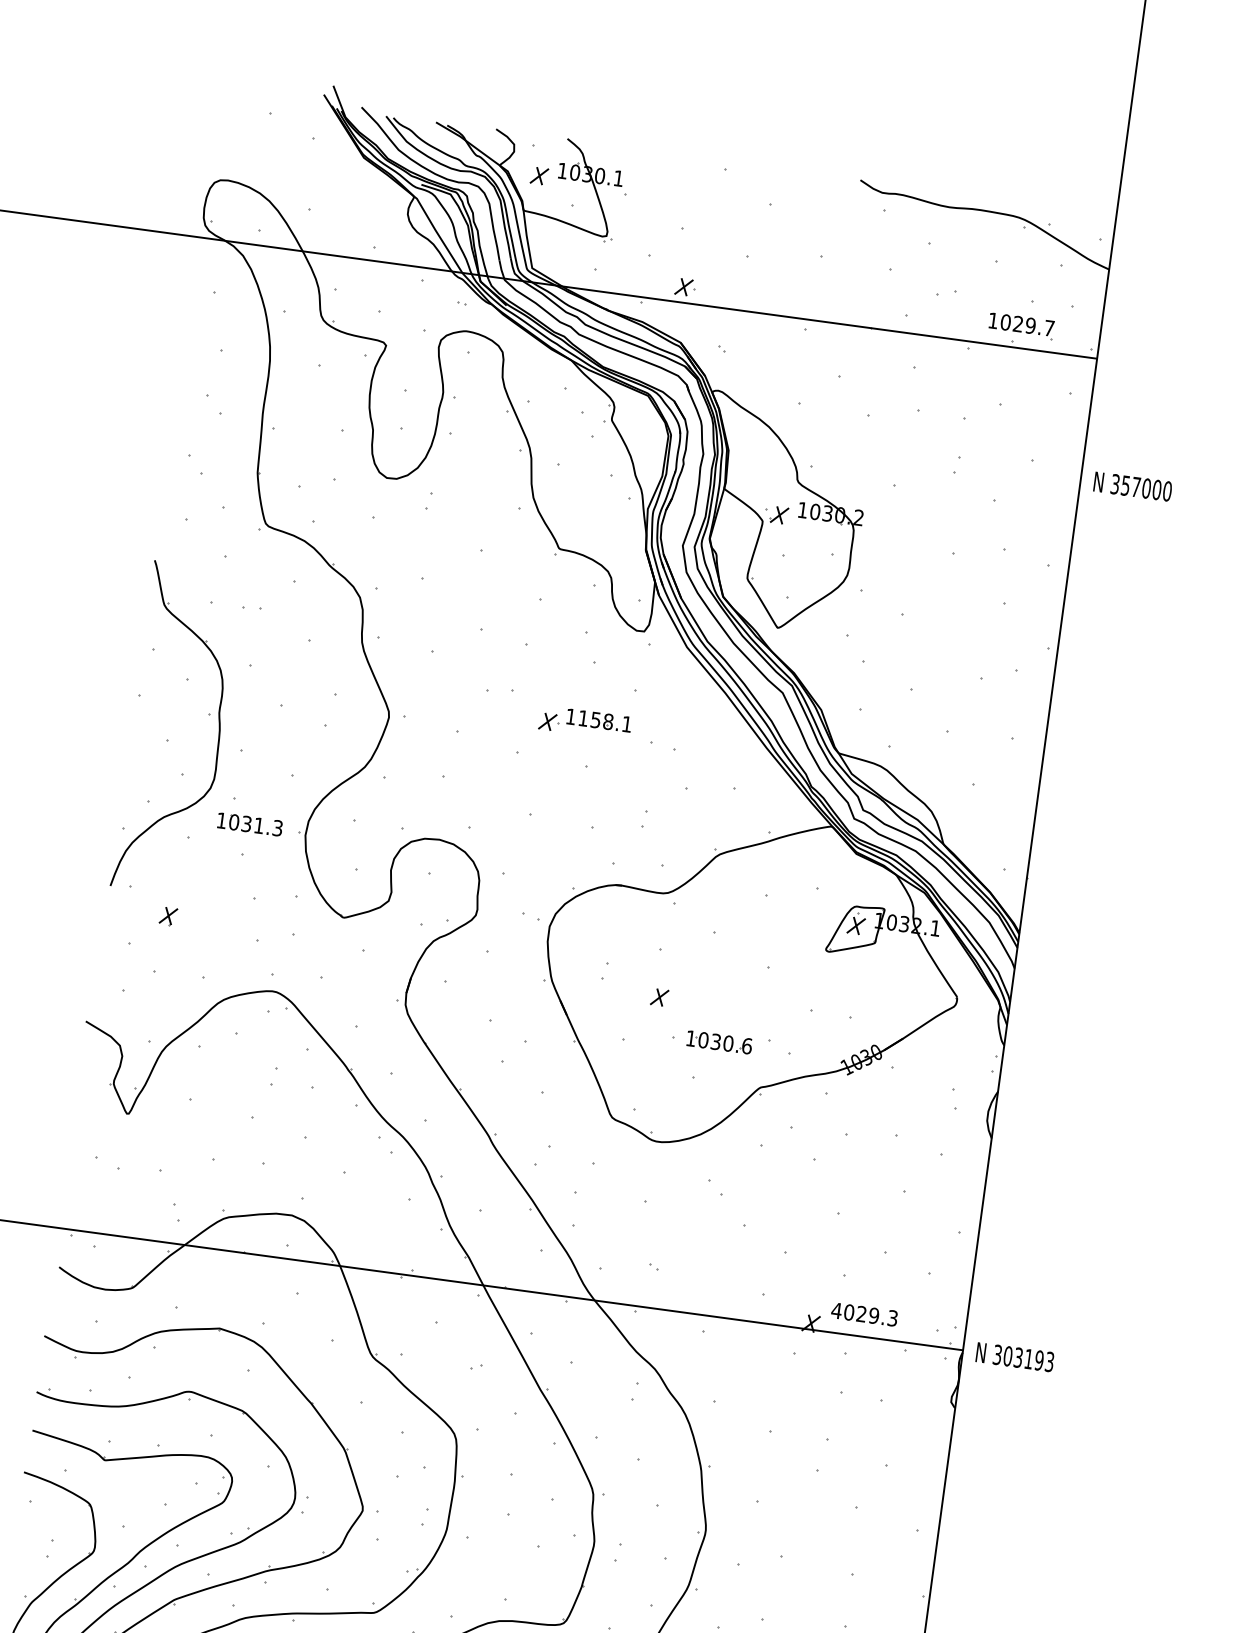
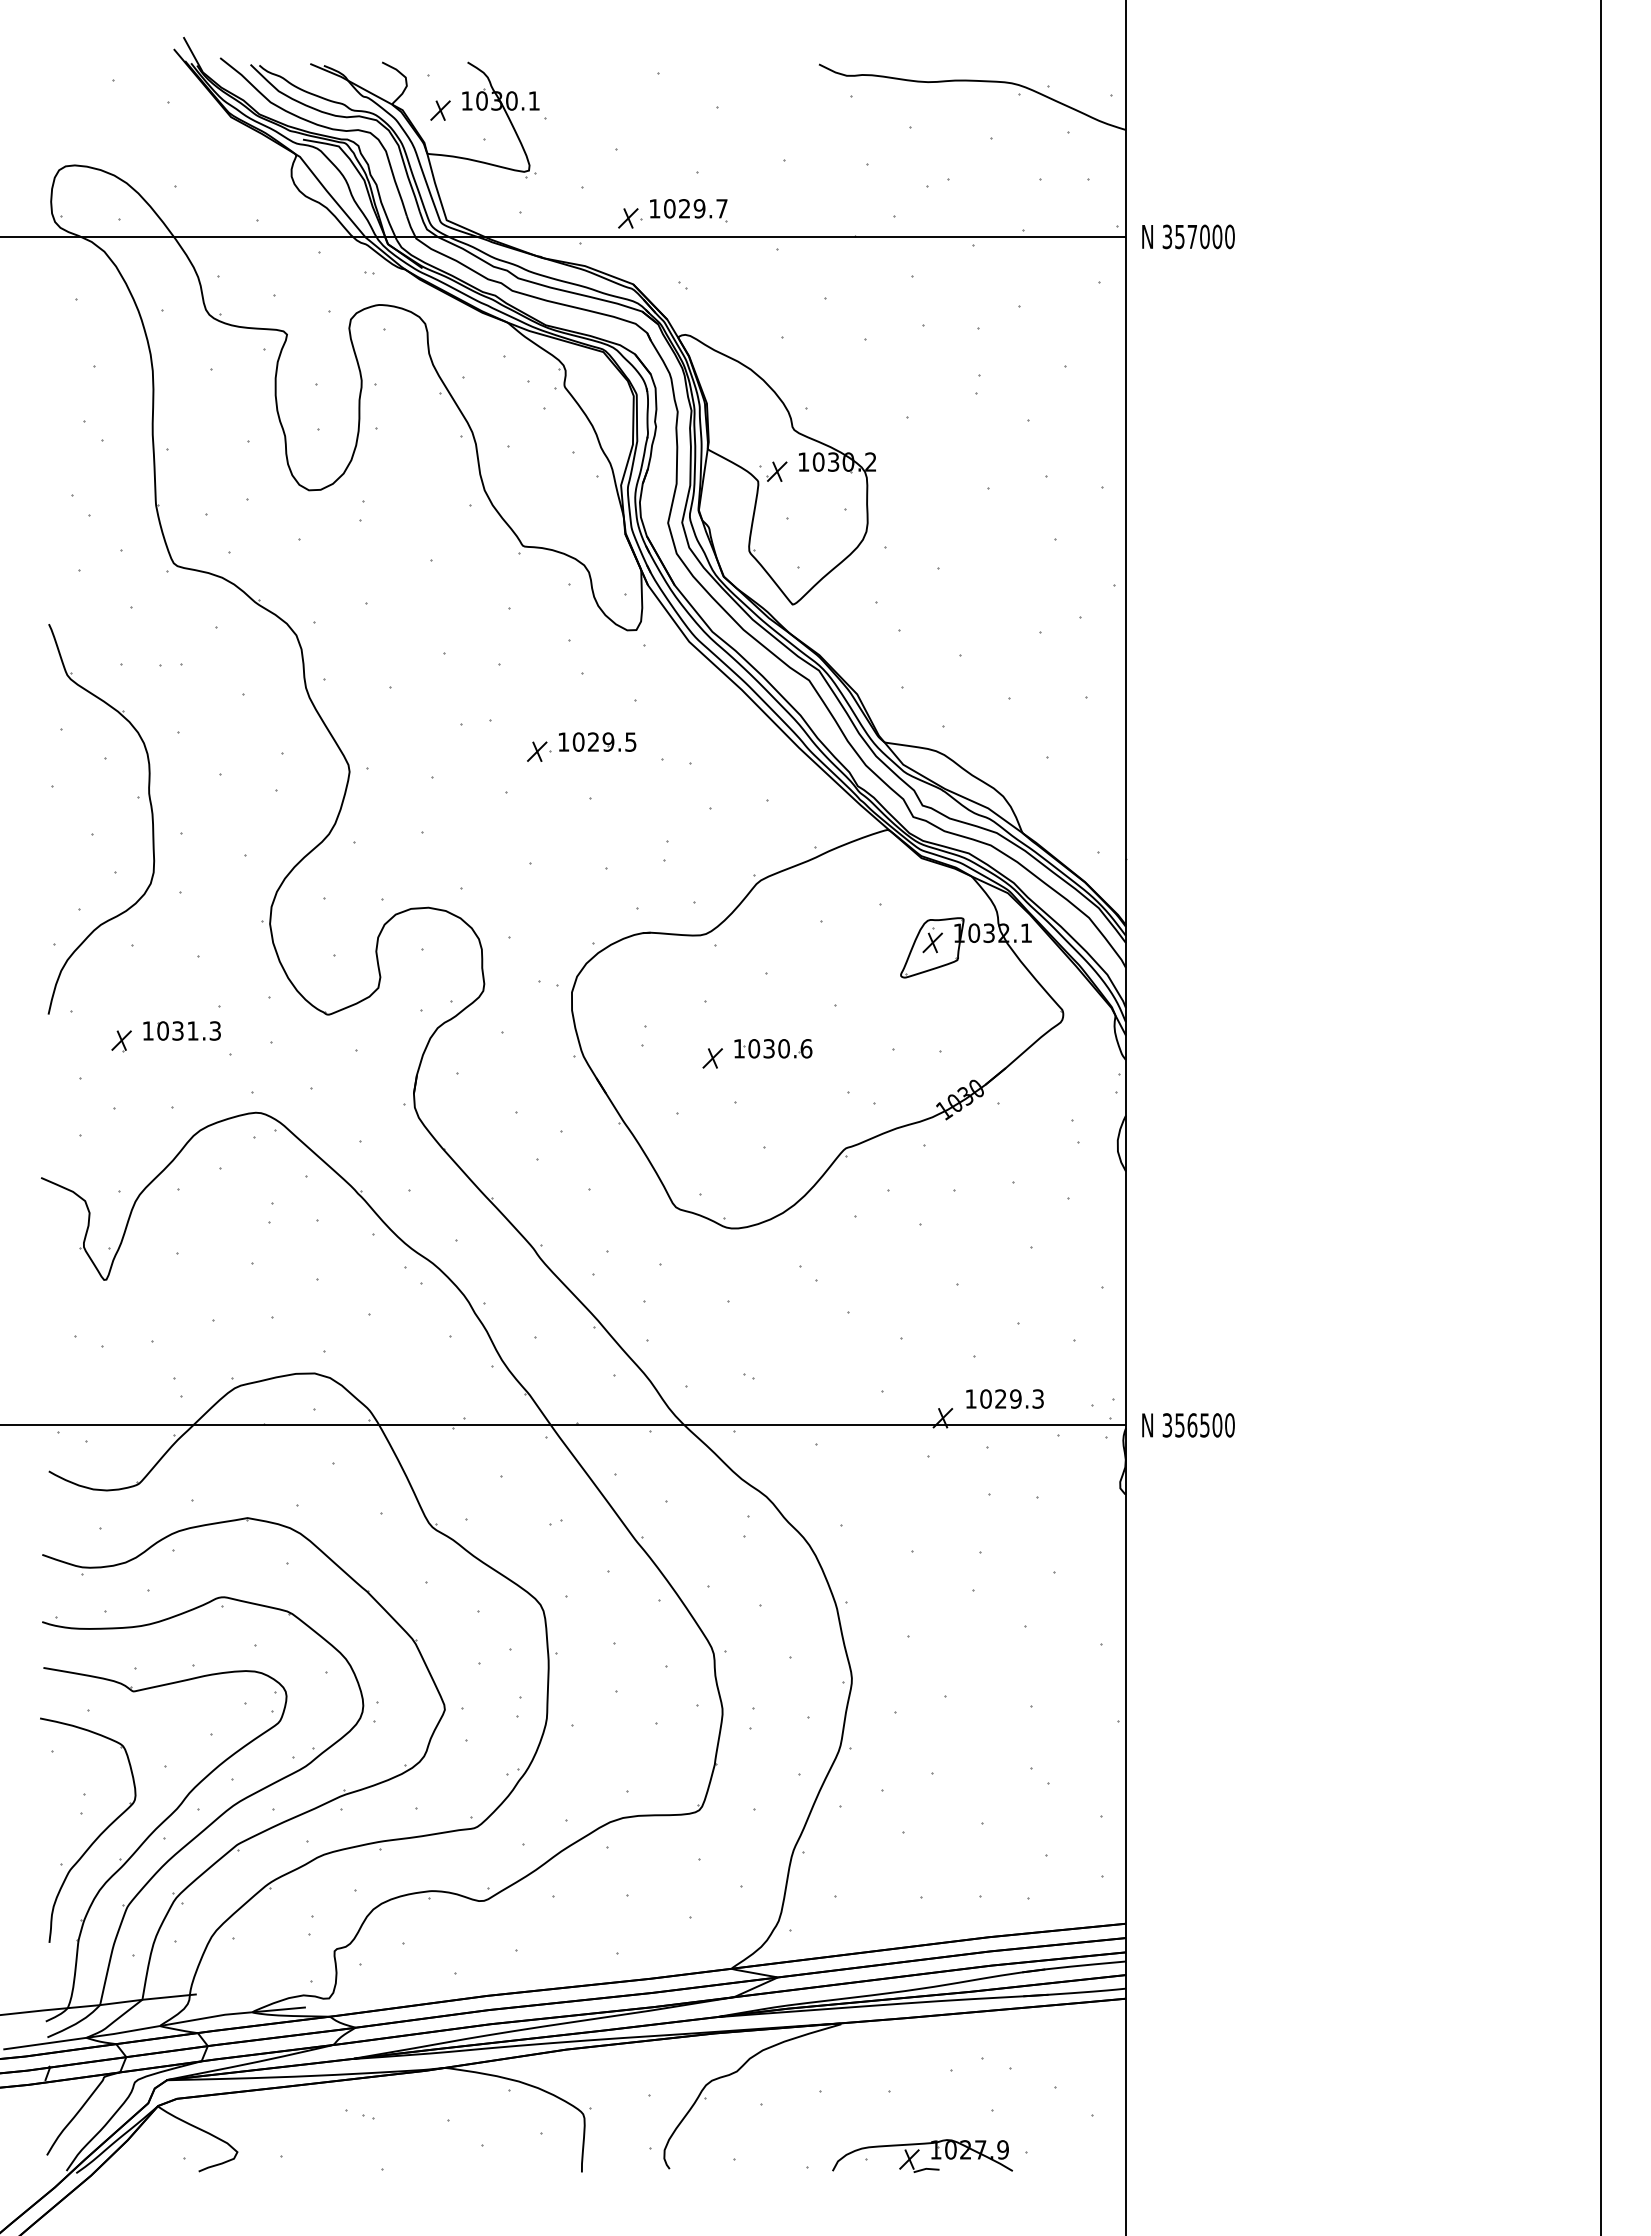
part: (1021, 326) -> (688, 210), moved
text: (1132, 486) -> (1188, 236), moved
text: (605, 720) -> (604, 741), 1158.1 -> 1029.5
part: (249, 824) -> (181, 1030), moved
part: (719, 1042) -> (773, 1048), moved
text: (836, 1310) -> (970, 1398), 4029.3 -> 1029.3
text: (1028, 1359) -> (1204, 1425), 303193 -> 356500

